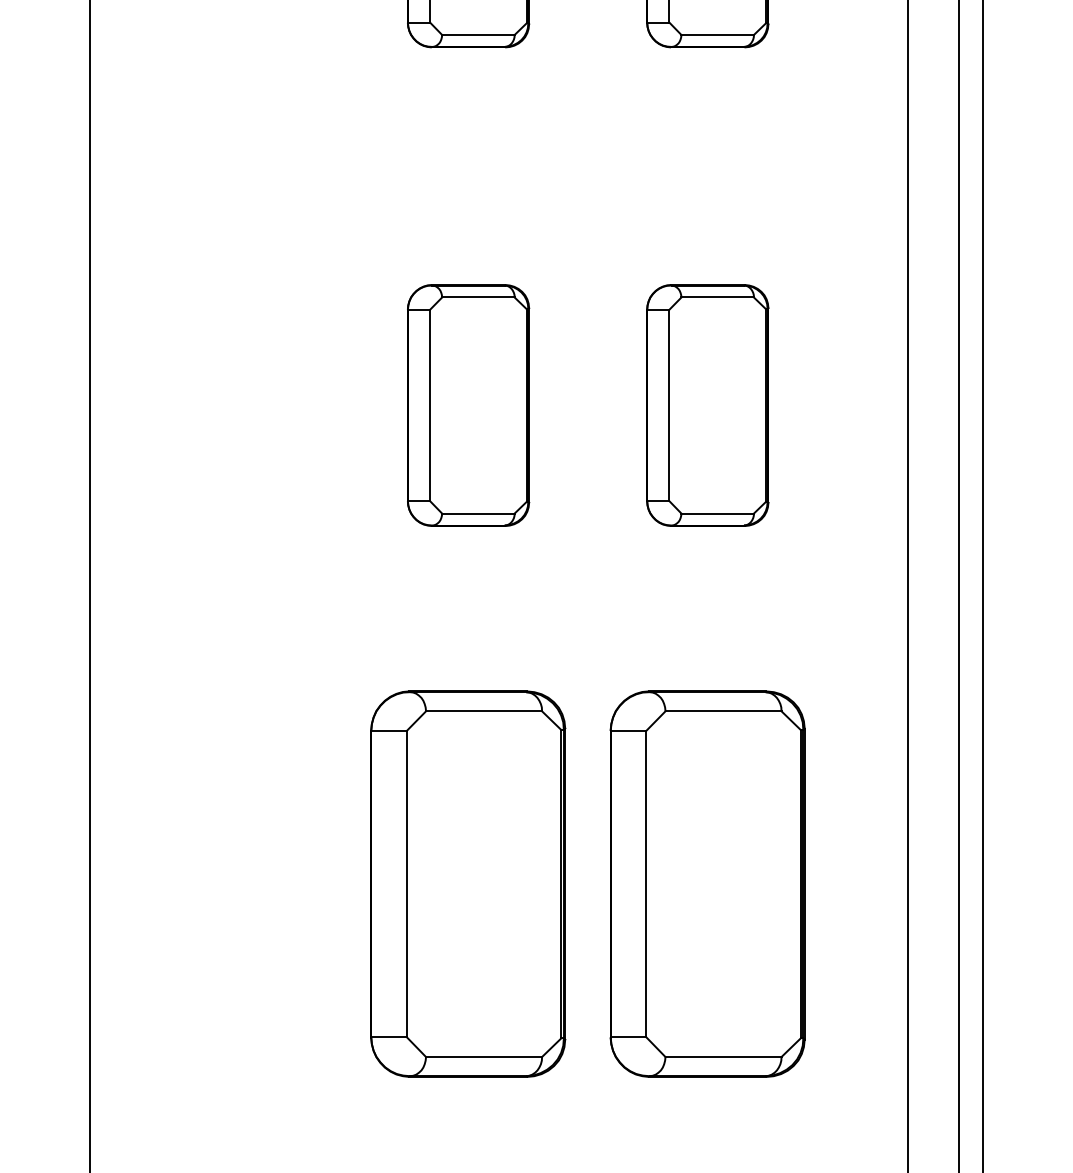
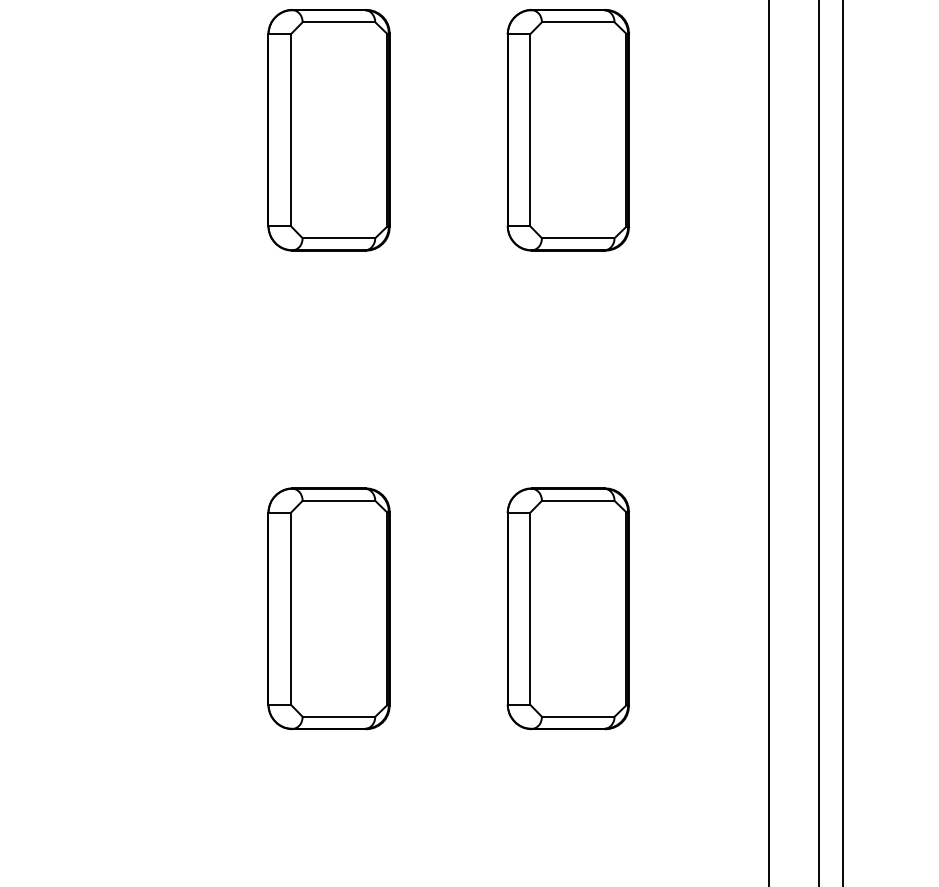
part: (468, 883) -> (329, 608), size x0.62
part: (707, 883) -> (568, 608), size x0.62

